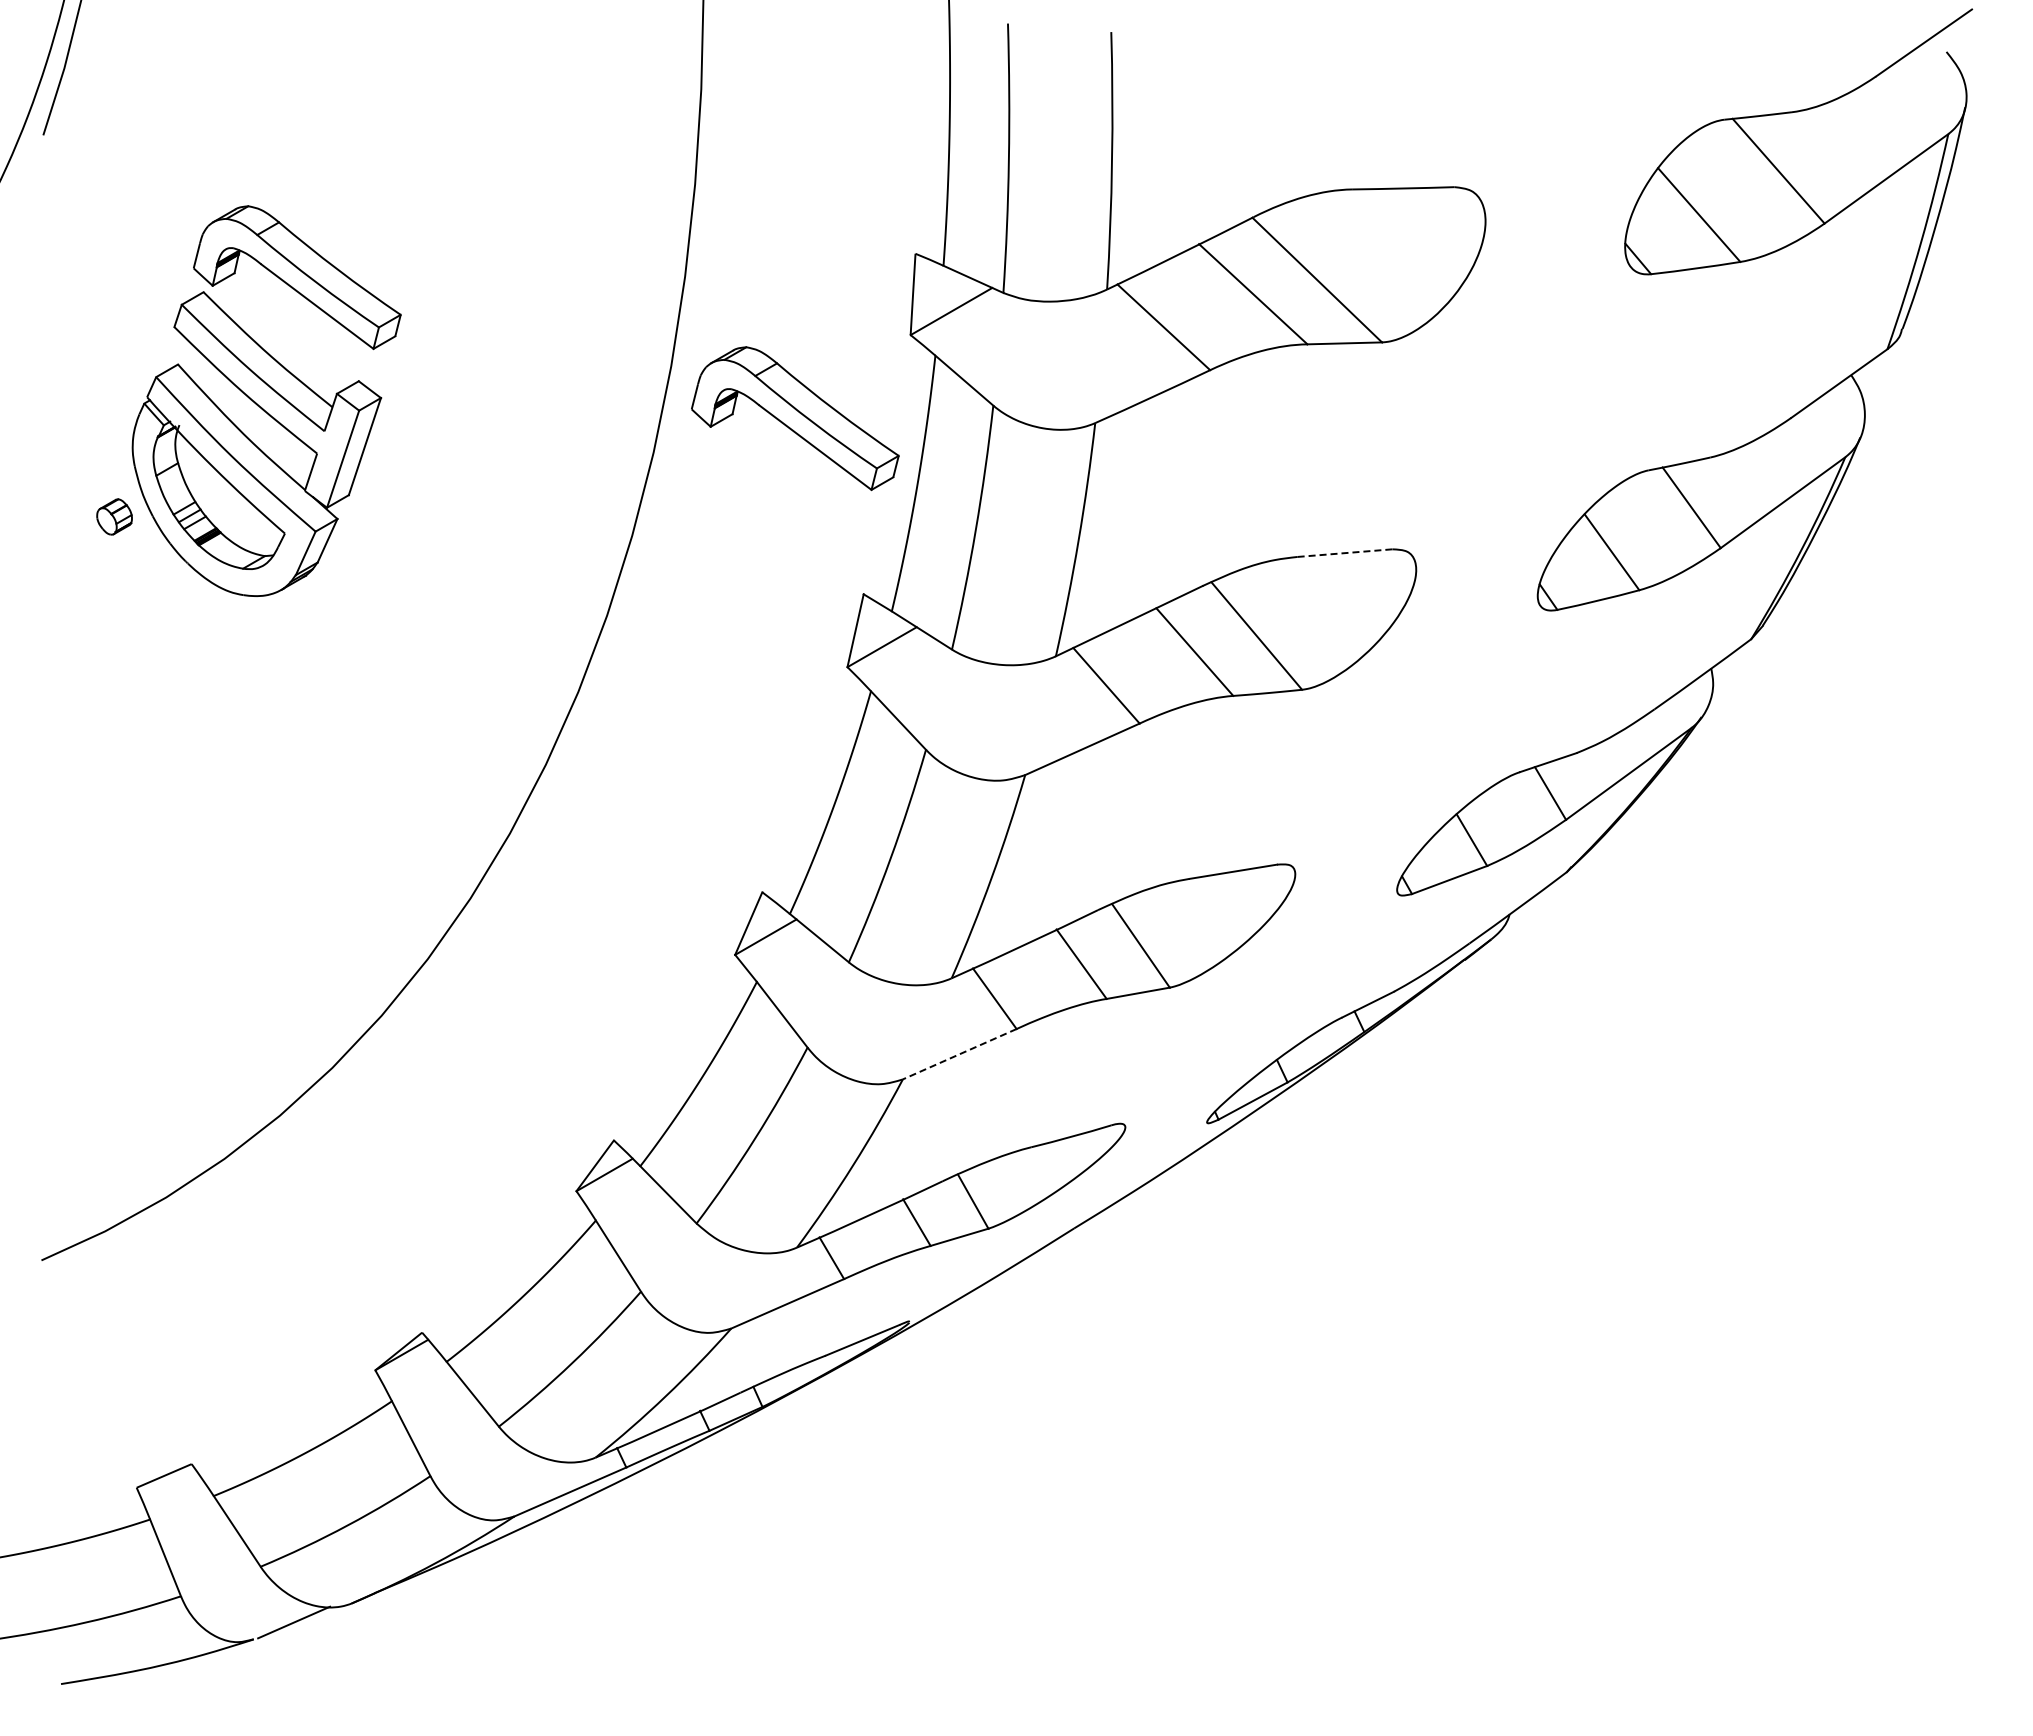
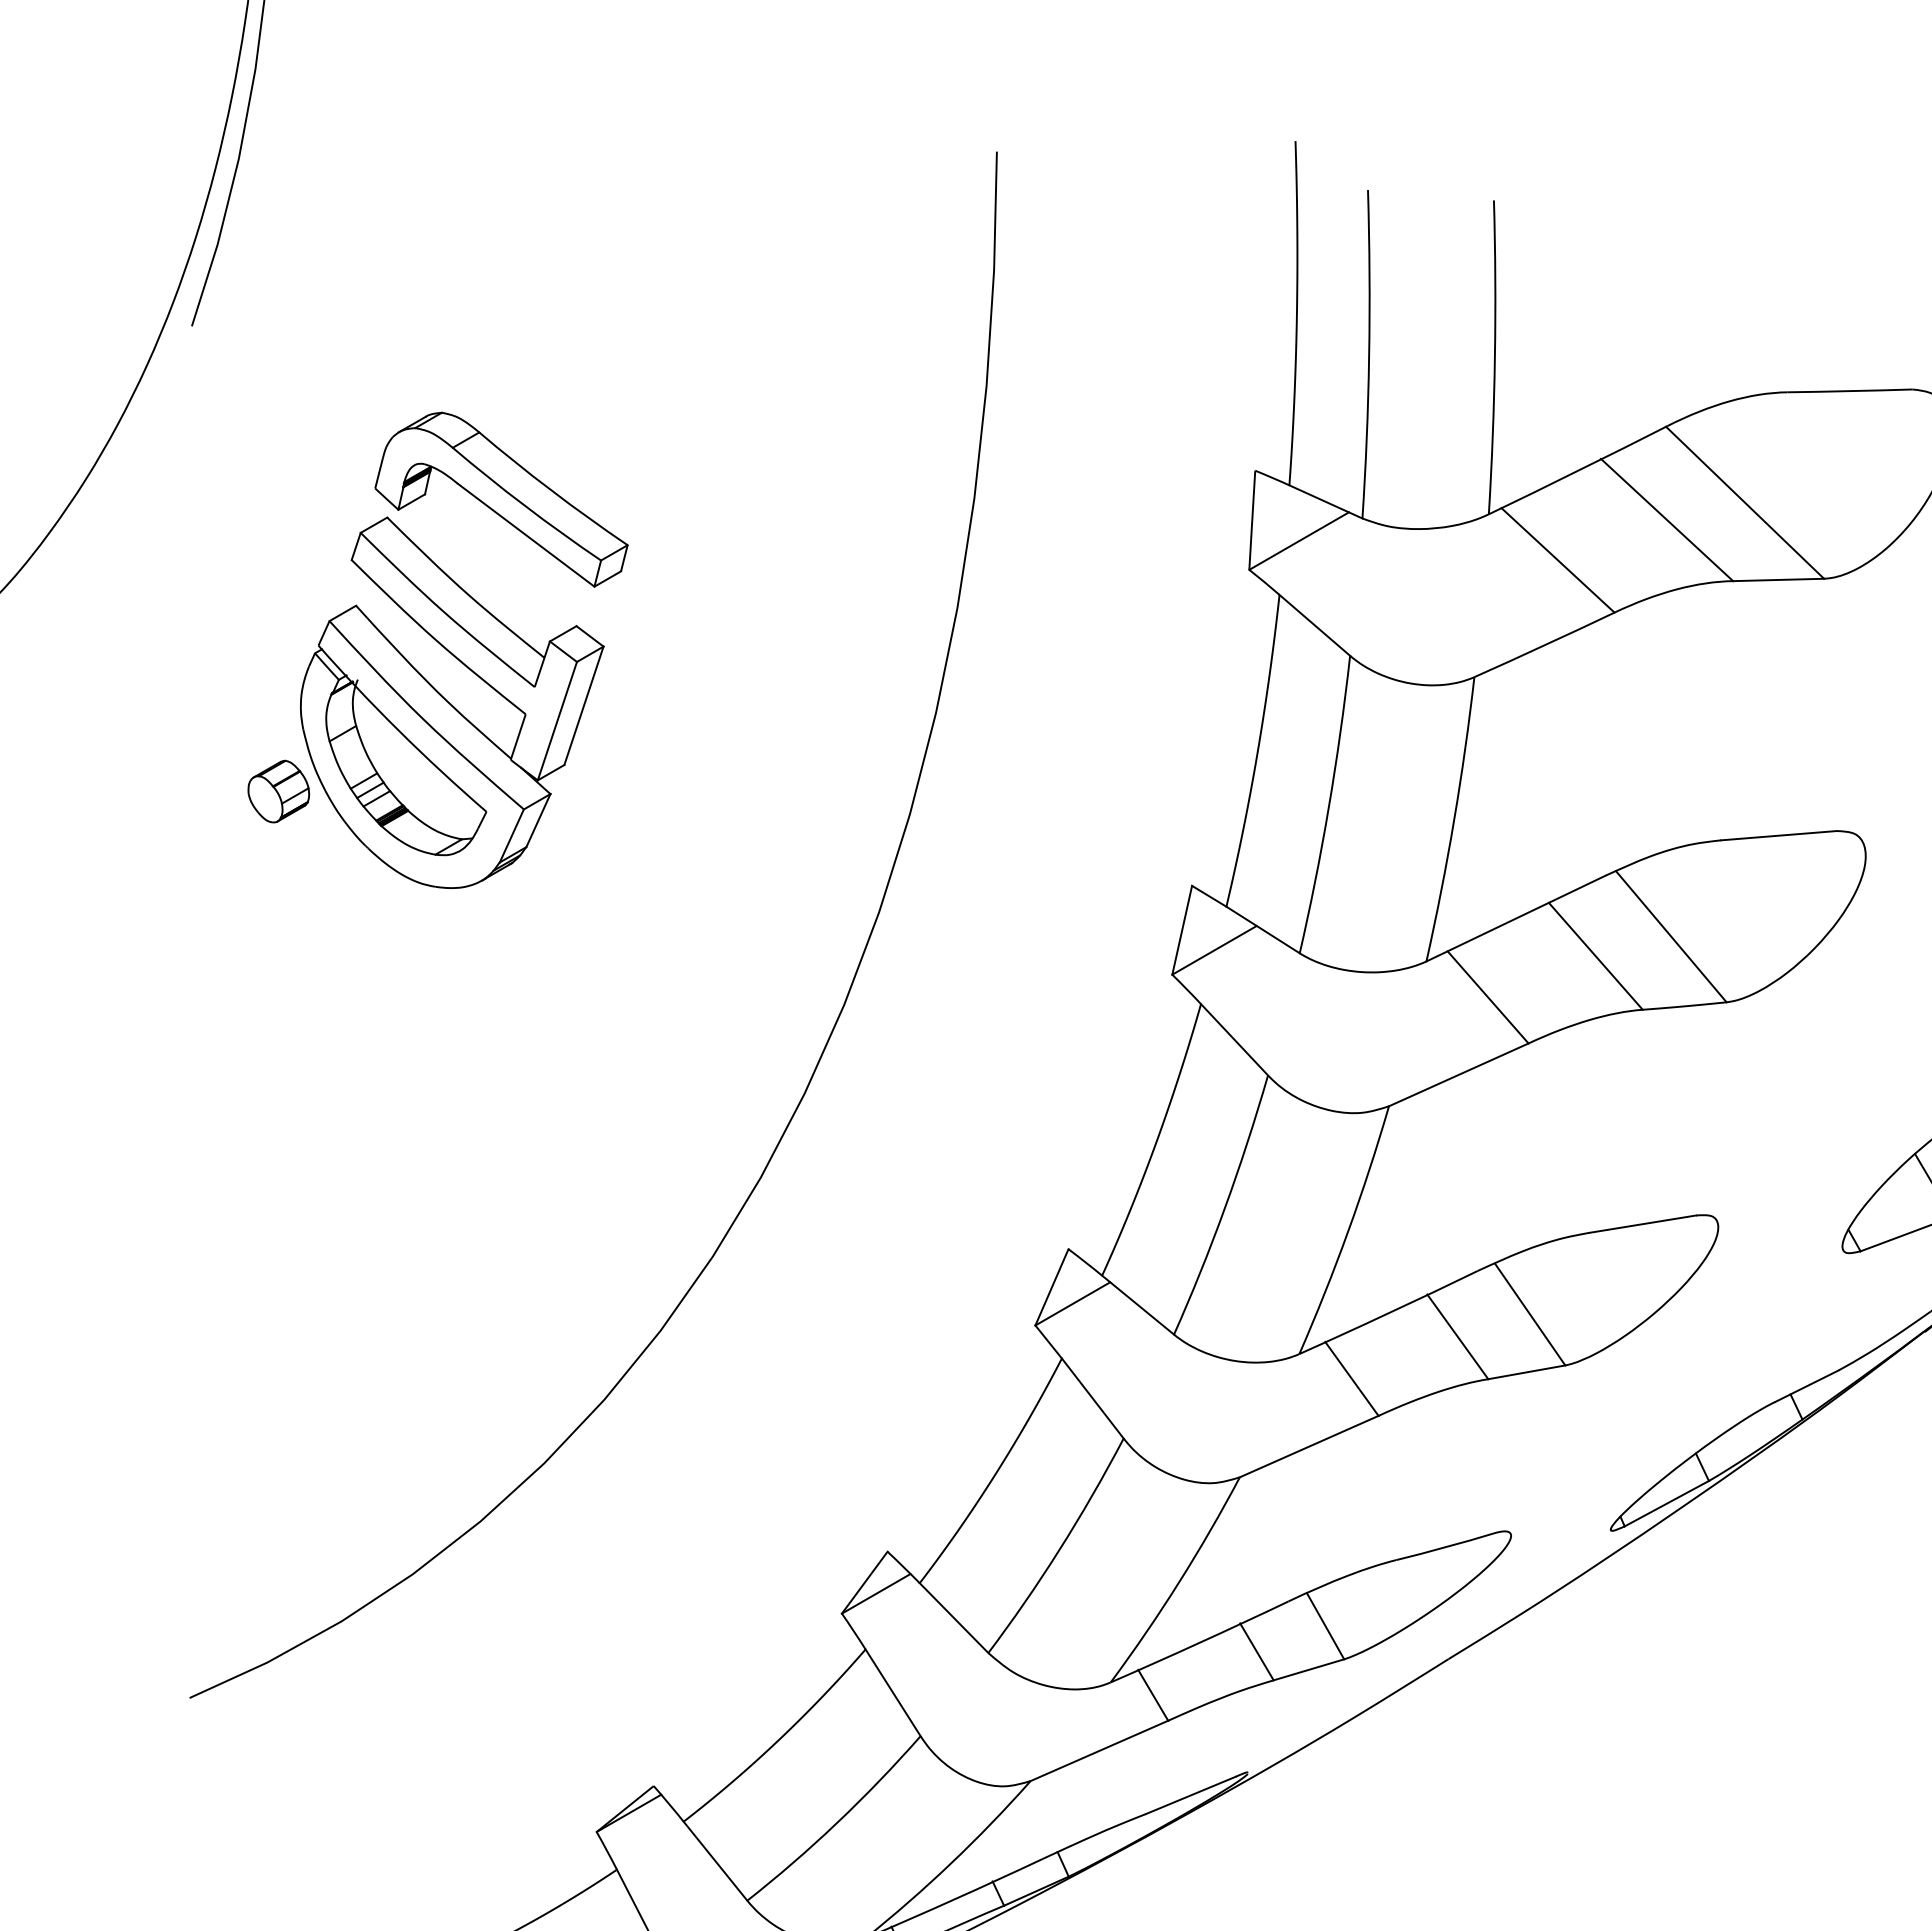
part: (795, 418) -> (1108, 671), removed
part: (114, 516) -> (278, 791), size x1.43
line: (1345, 553) -> (1779, 836), dashed -> solid
line: (959, 1054) -> (1308, 1446), dashed -> solid

